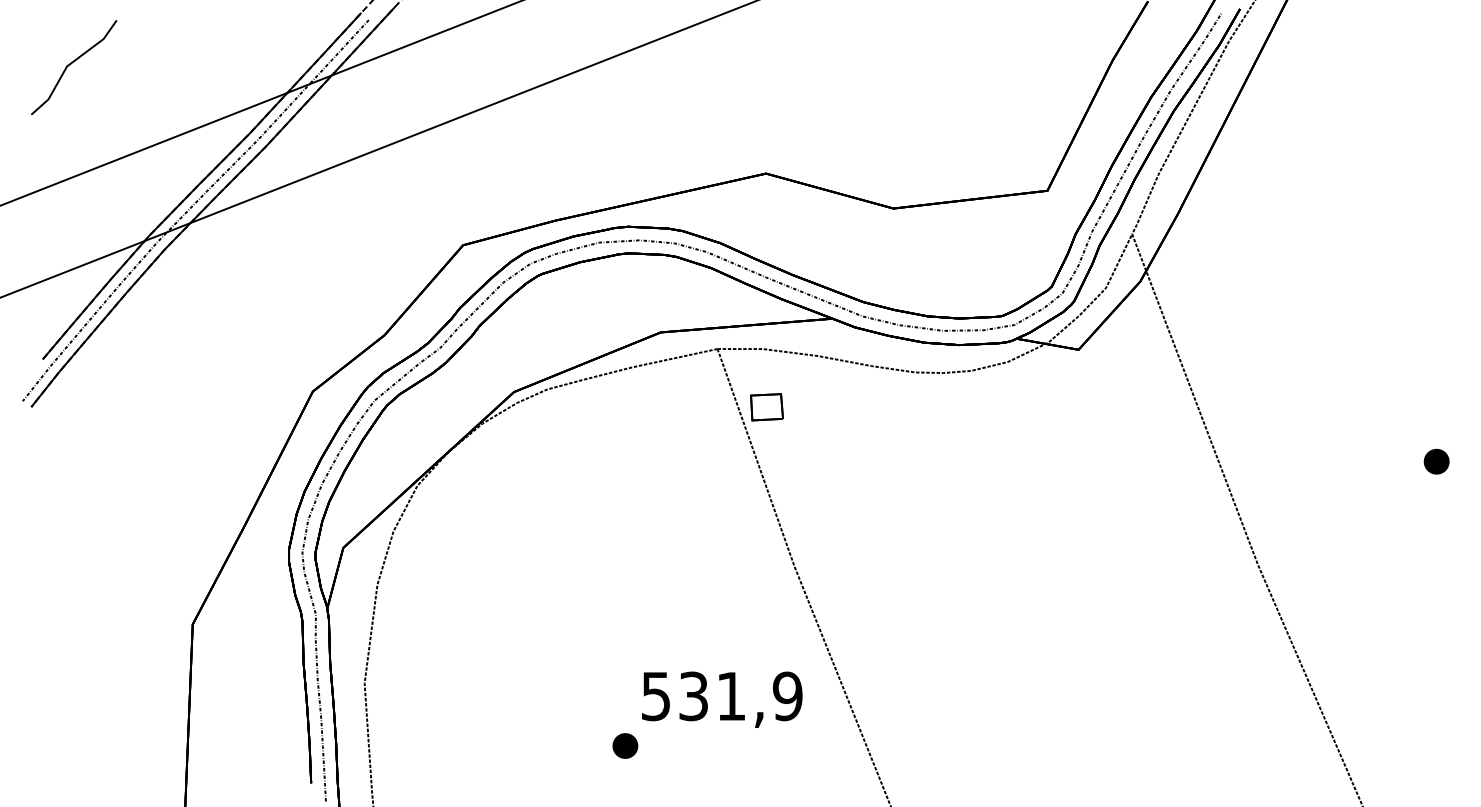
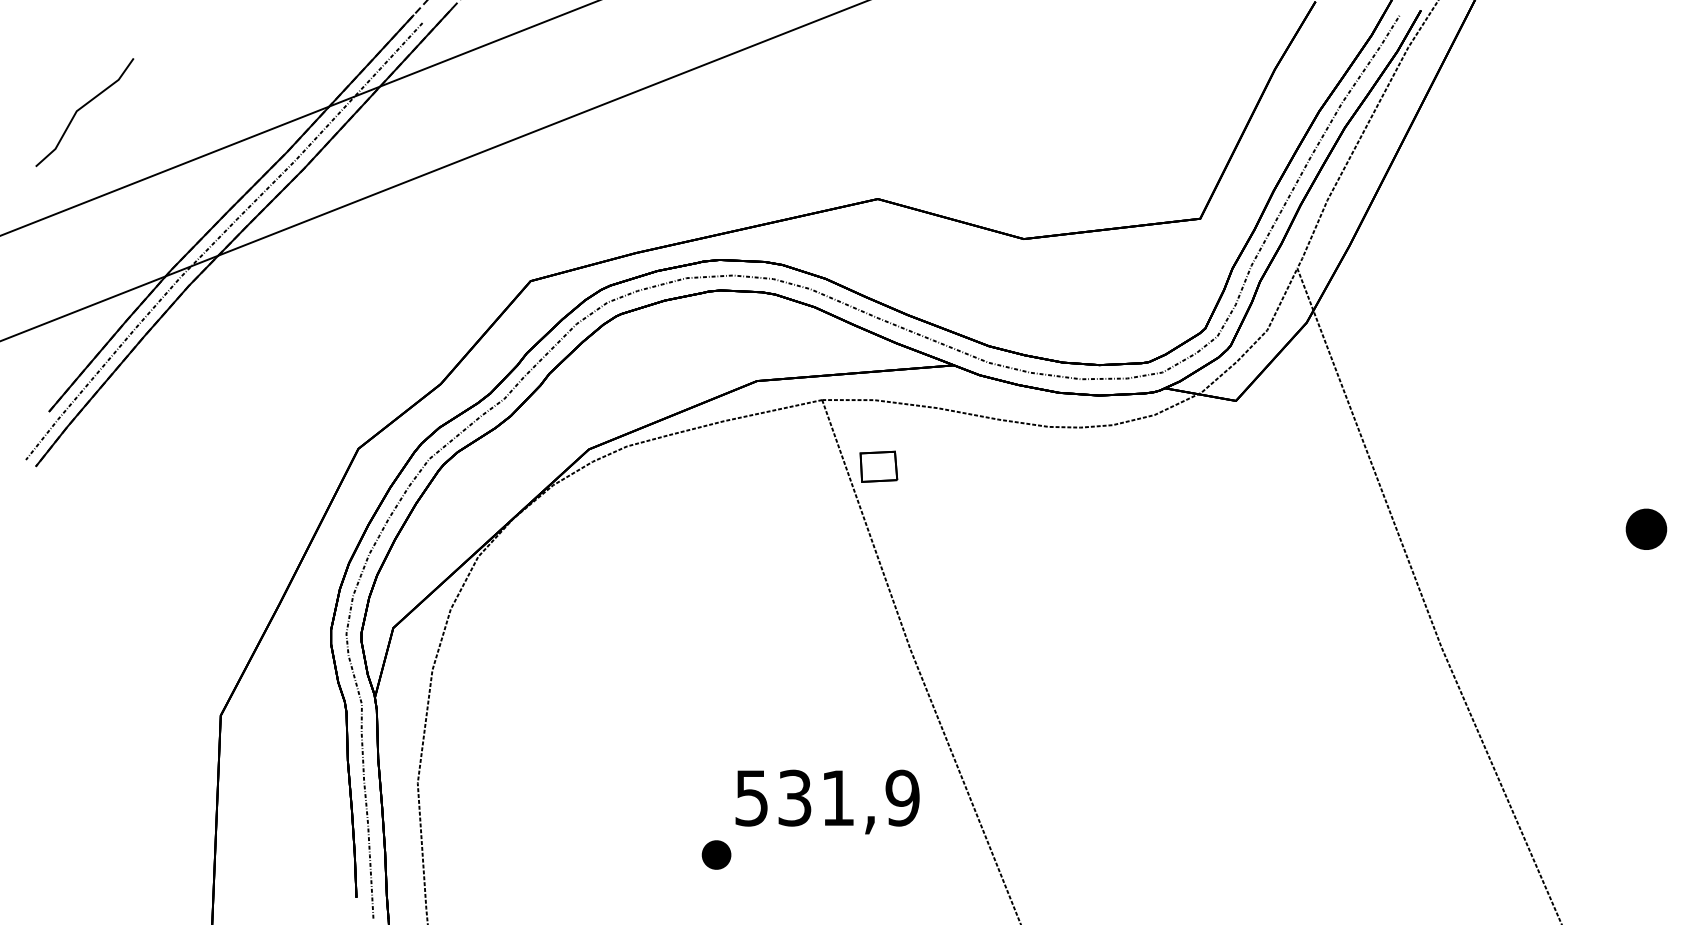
part: (73, 67) -> (84, 112), moved
part: (1435, 461) -> (1645, 528), size x1.4

